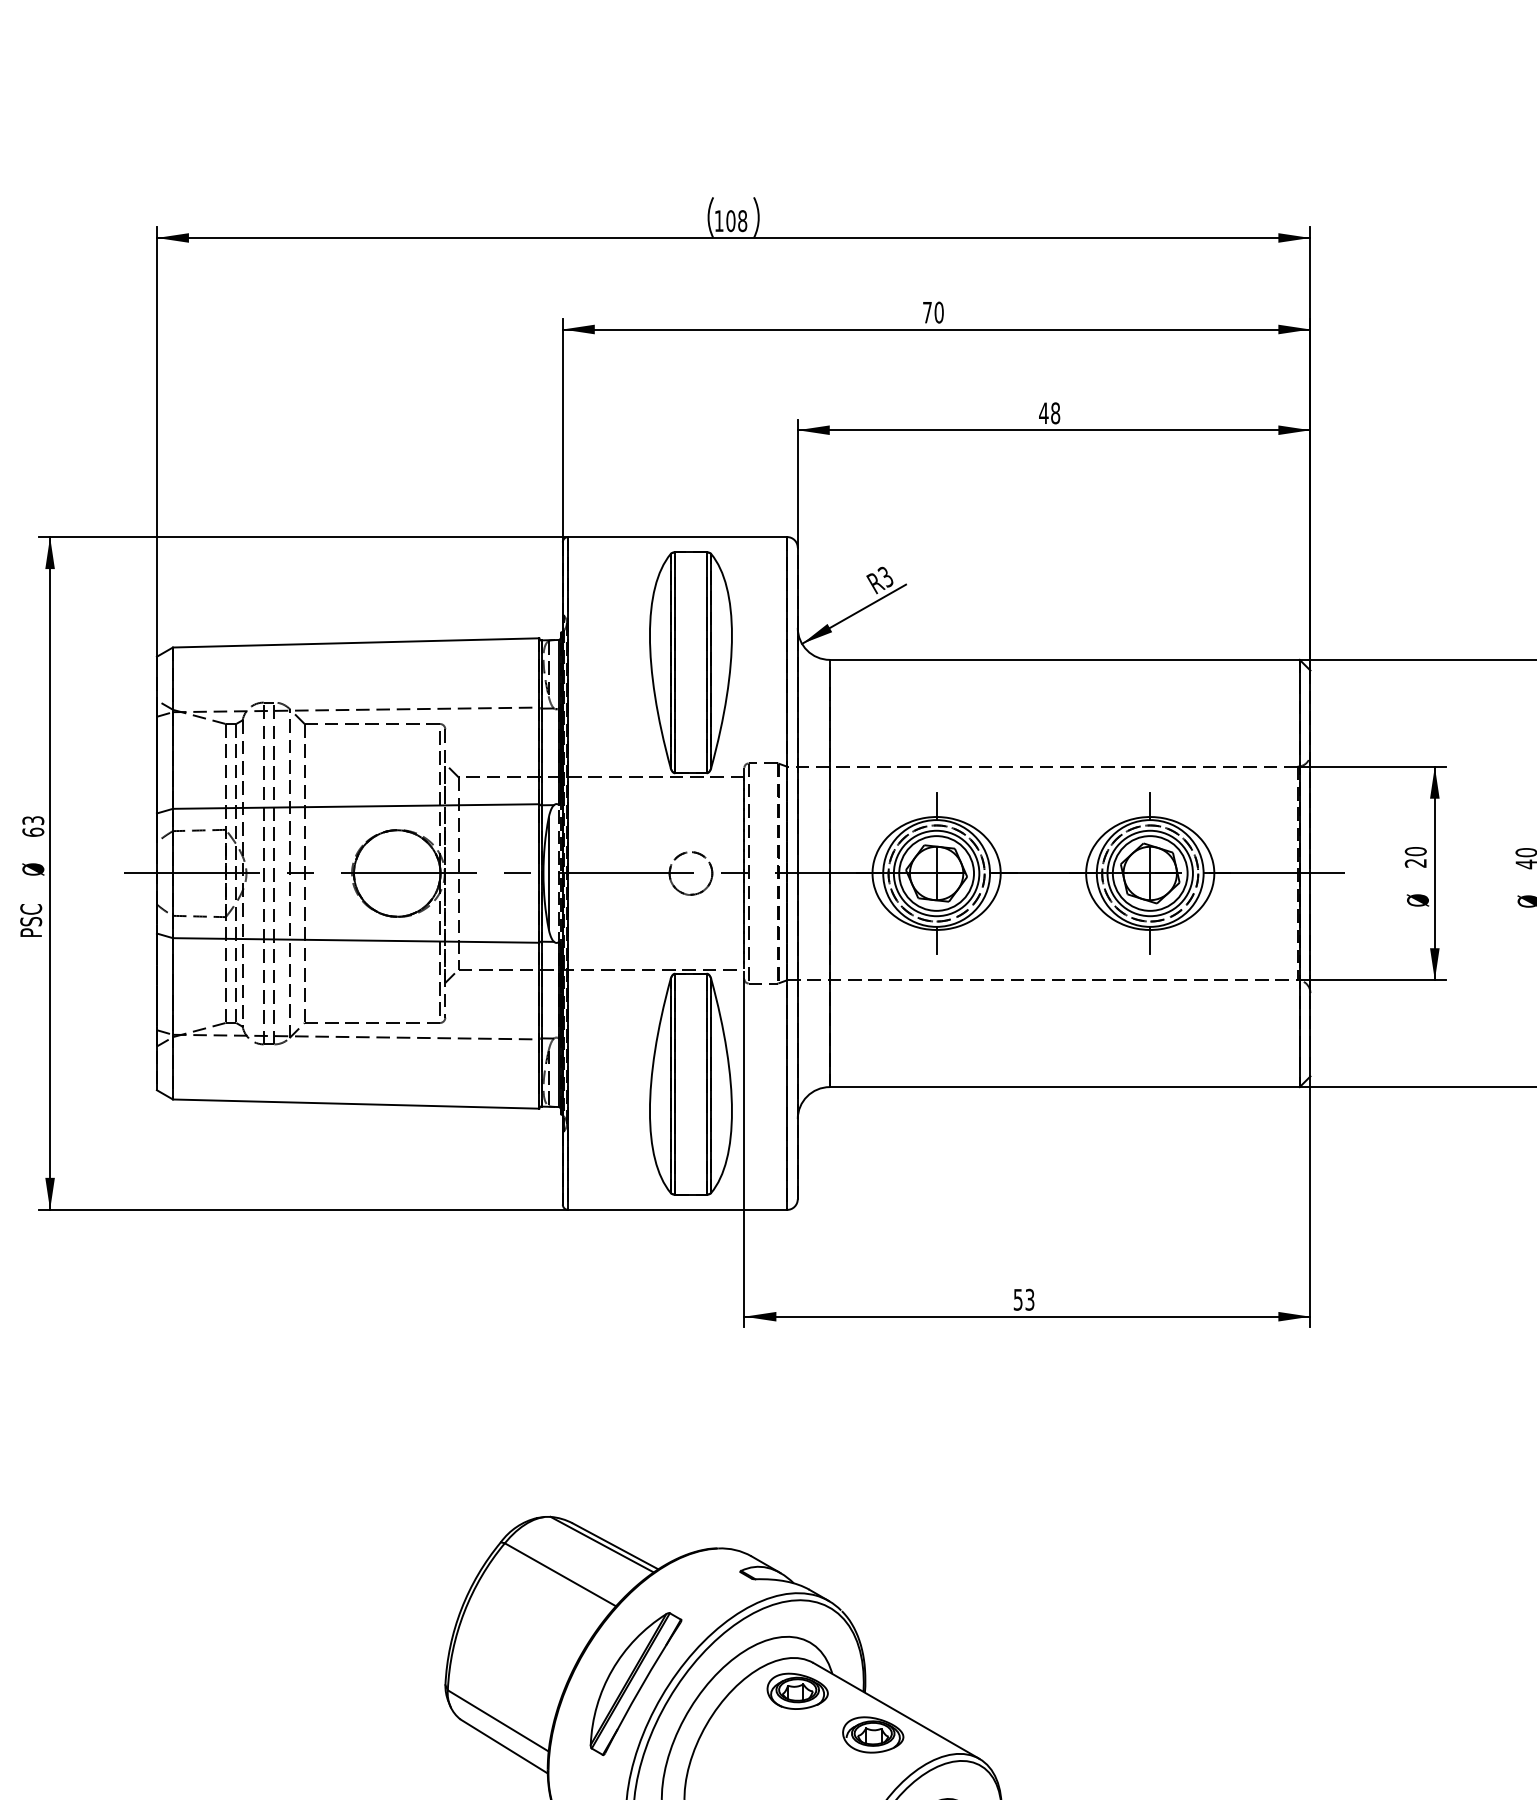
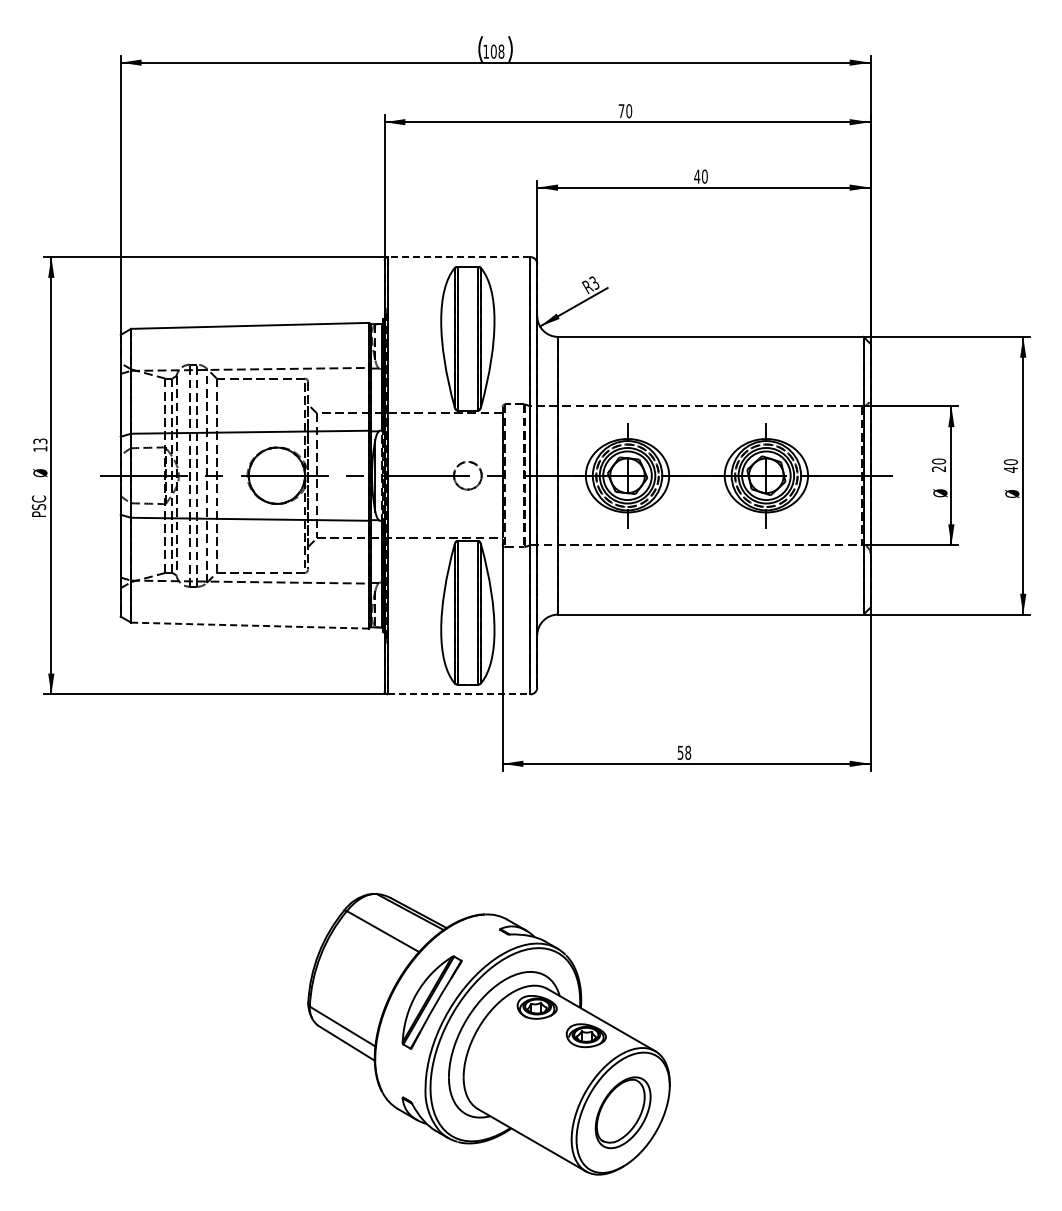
text: (1055, 413) -> (704, 176), 48 -> 40
line: (676, 537) -> (458, 257), solid -> dashed
text: (33, 831) -> (40, 448), 63 -> 13
line: (356, 1103) -> (250, 625), solid -> dashed
line: (678, 1210) -> (459, 694), solid -> dashed
text: (1030, 1299) -> (688, 752), 53 -> 58

